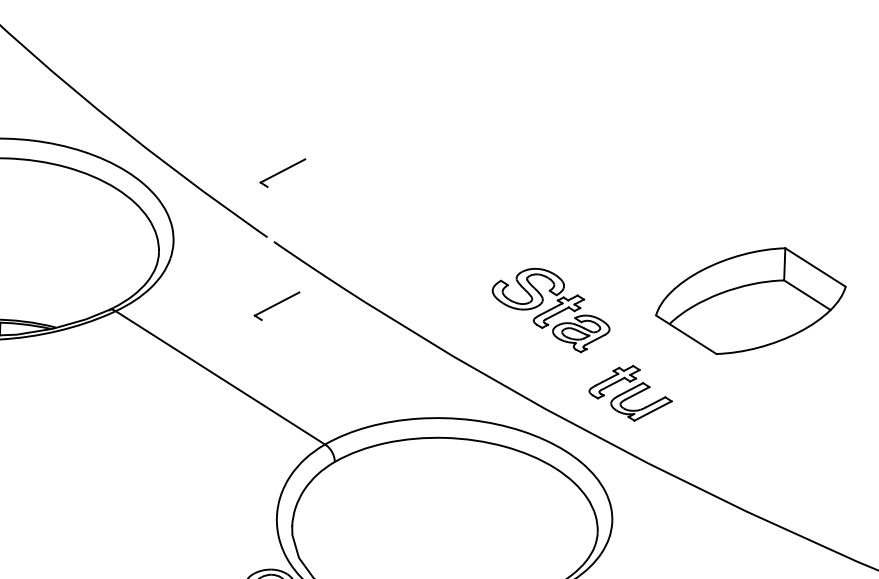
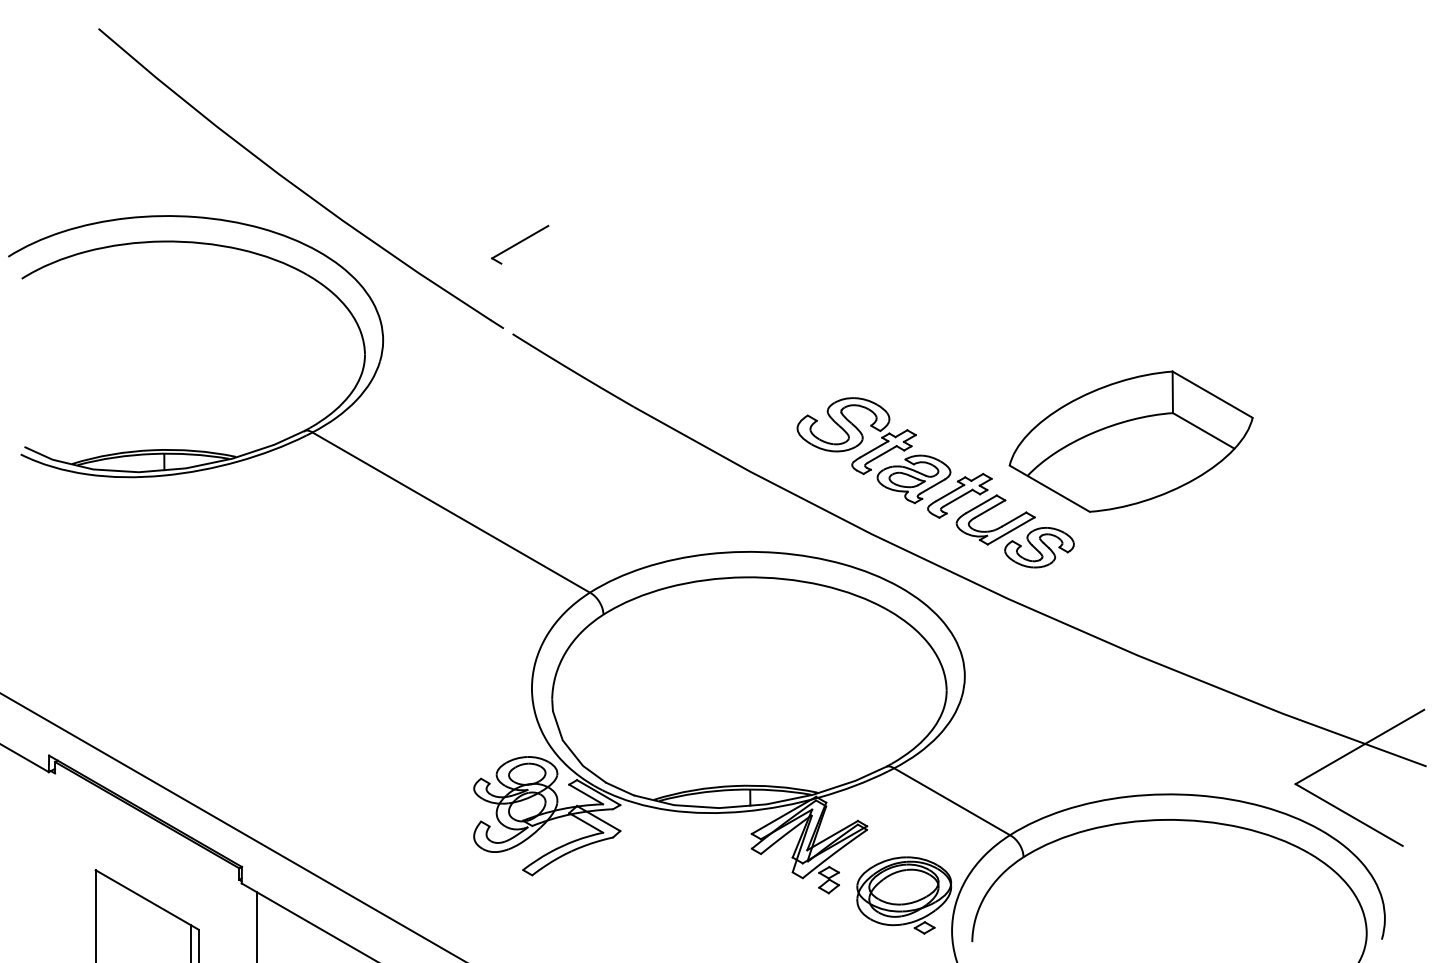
part: (750, 300) -> (1130, 441), moved
part: (277, 305) -> (520, 416), removed
part: (550, 310) -> (873, 450), moved
part: (674, 424) -> (1039, 547), added

